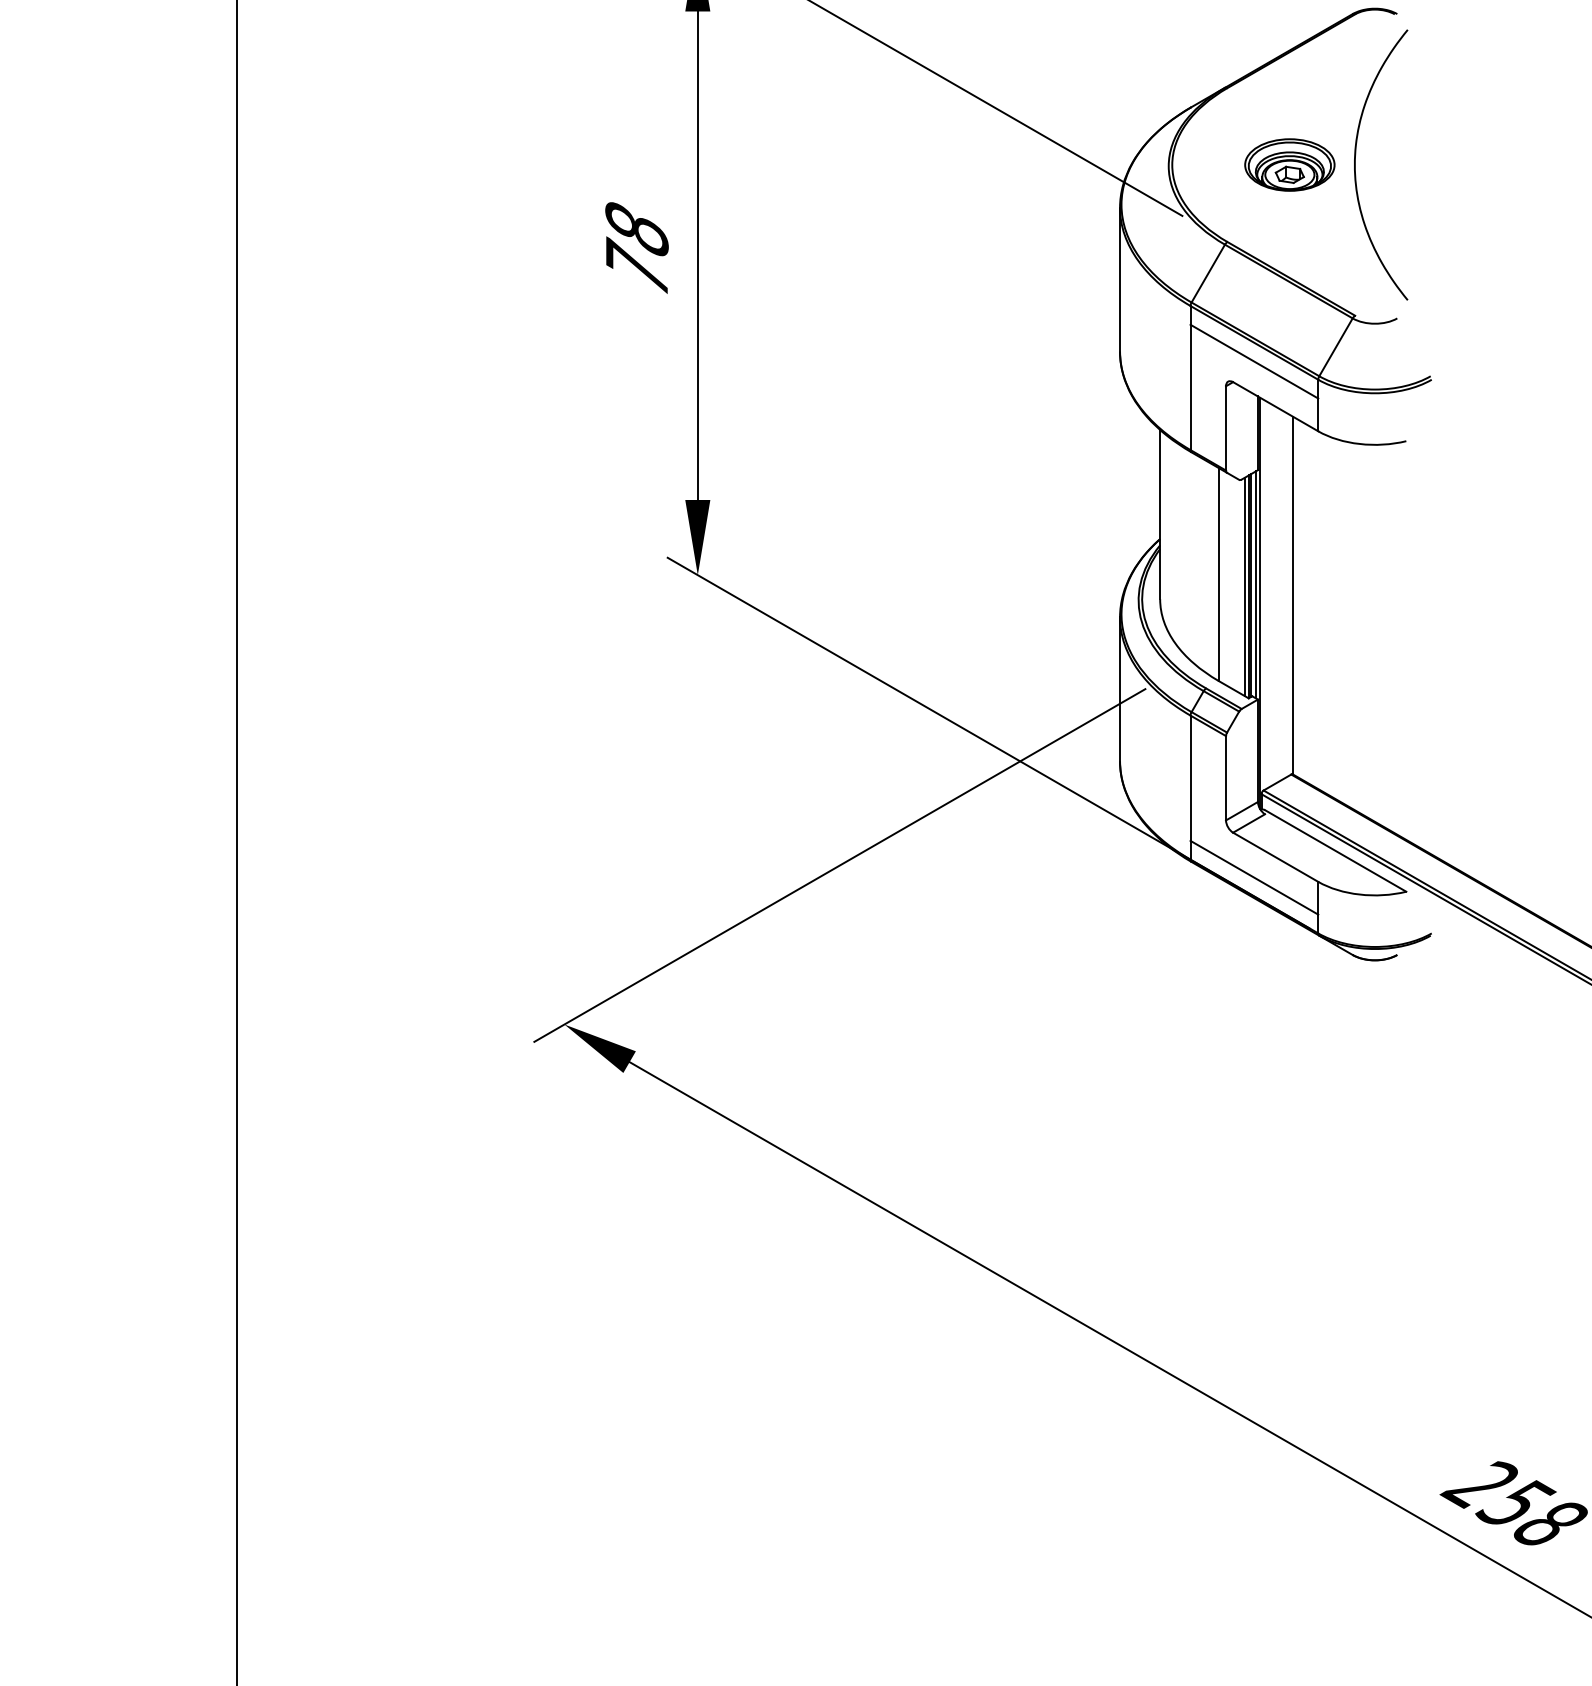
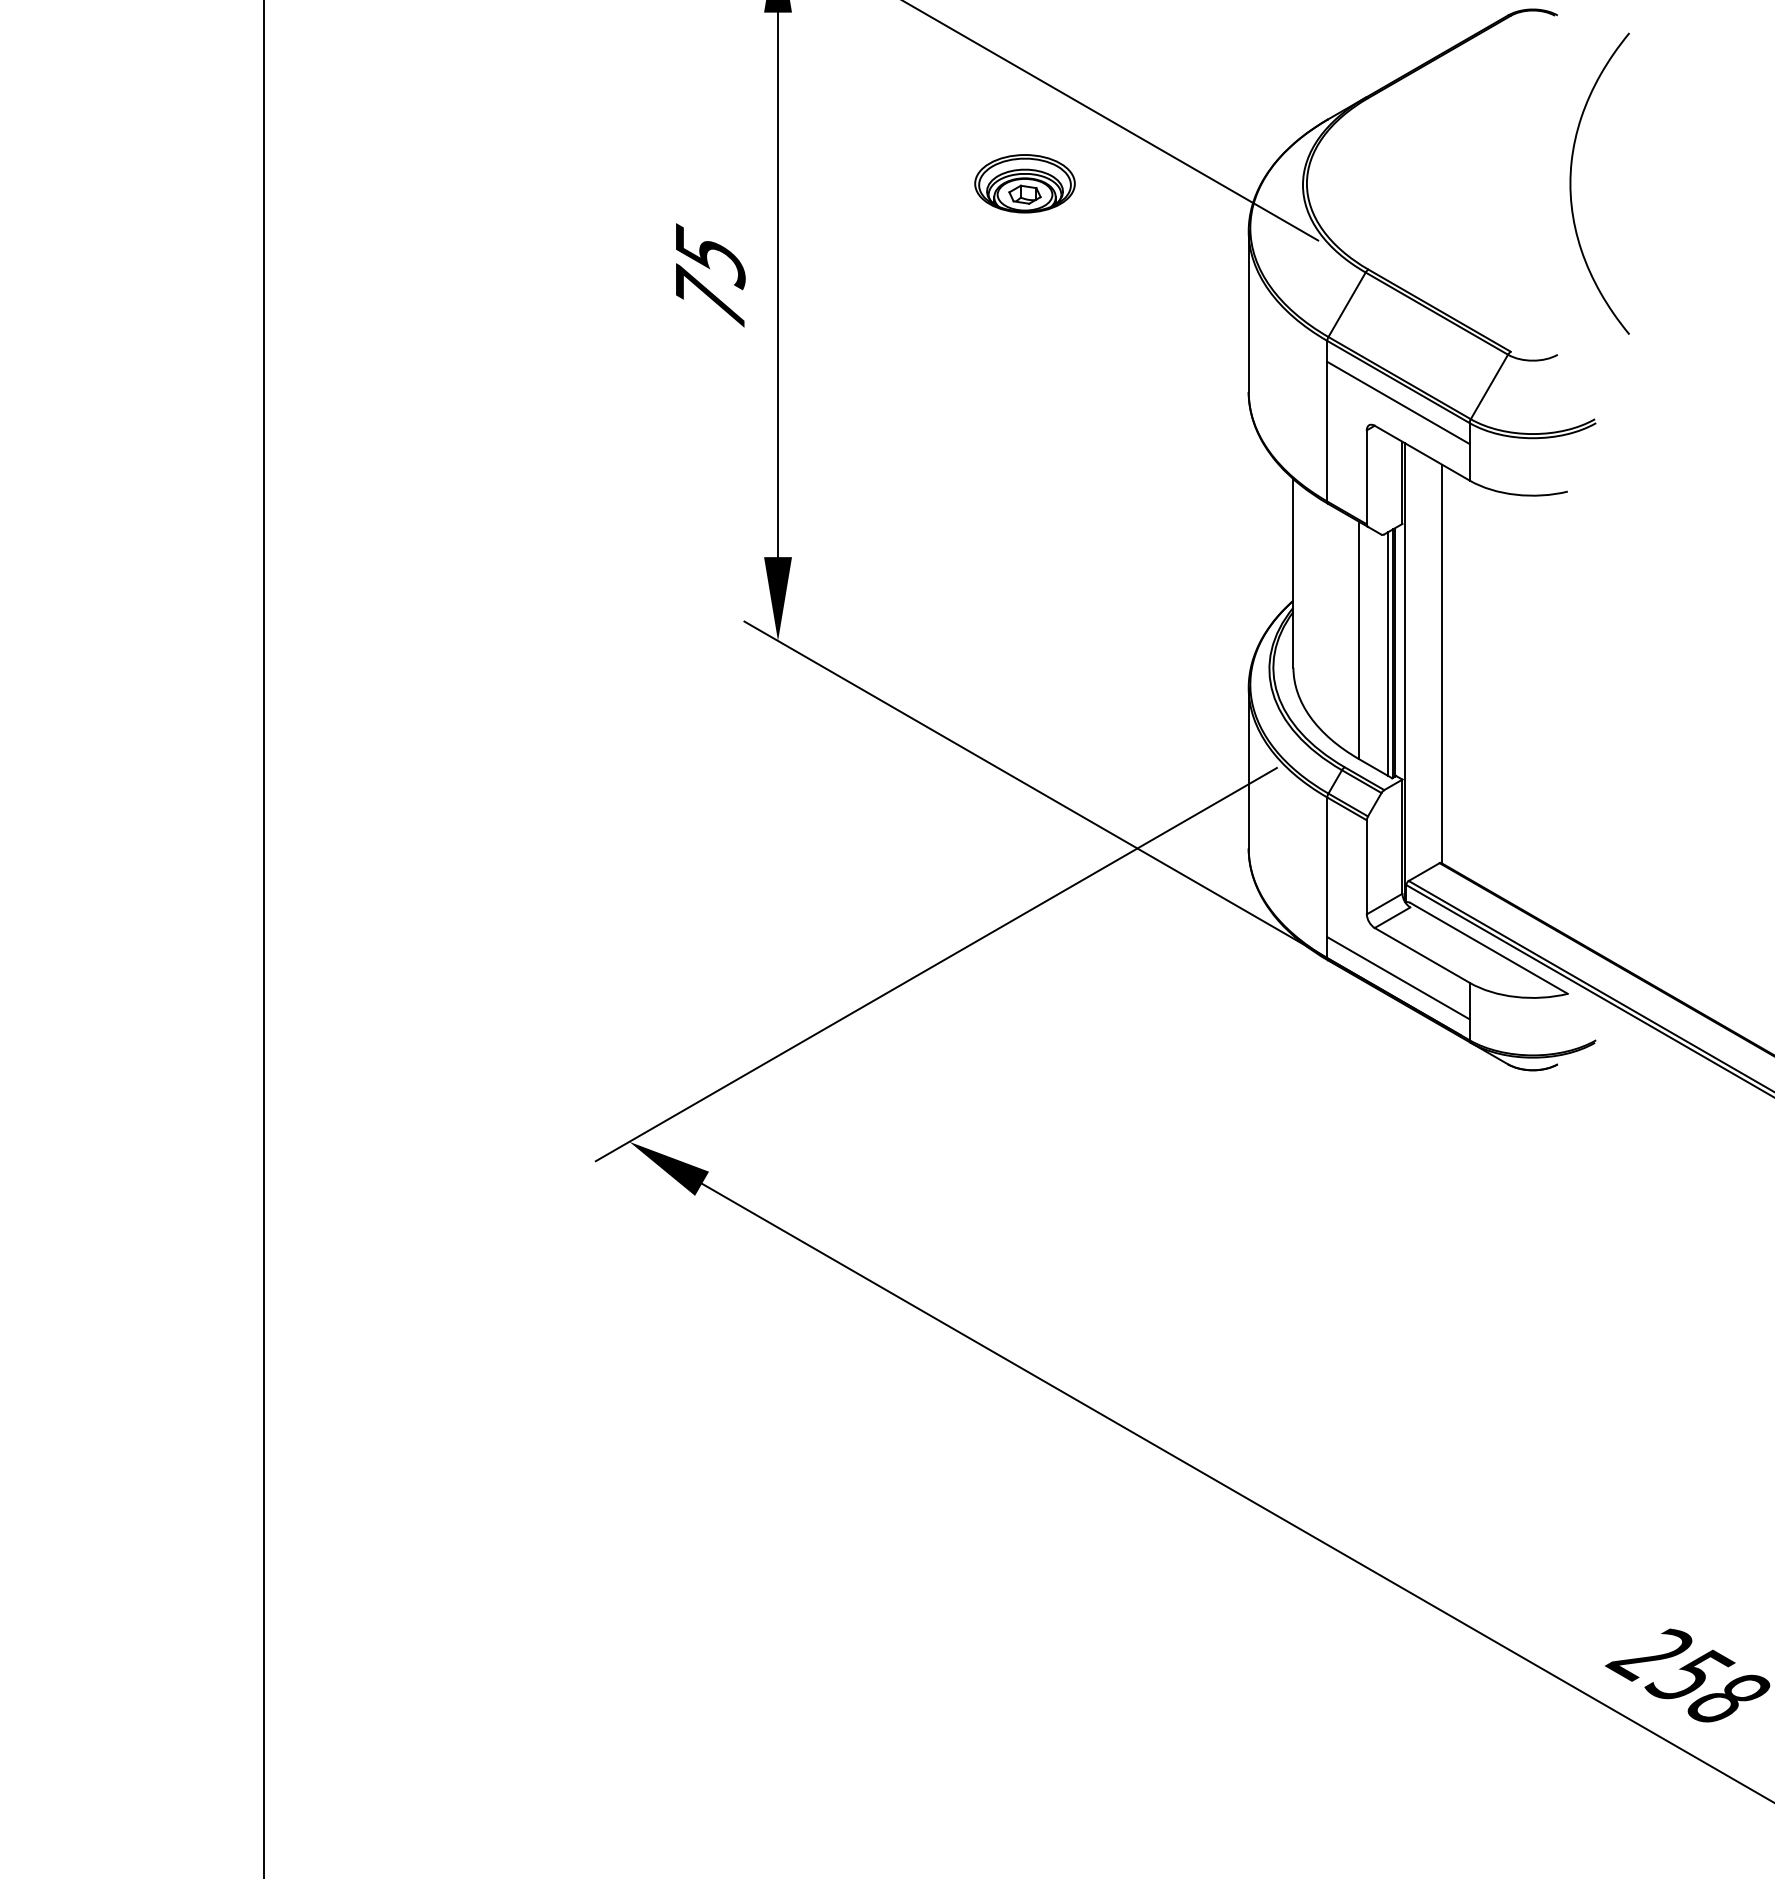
part: (1289, 164) -> (1024, 183), moved
curve: (1355, 164) -> (1571, 183), moved
text: (636, 230) -> (709, 256), 78 -> 75
line: (1256, 584) -> (1400, 651), removed

